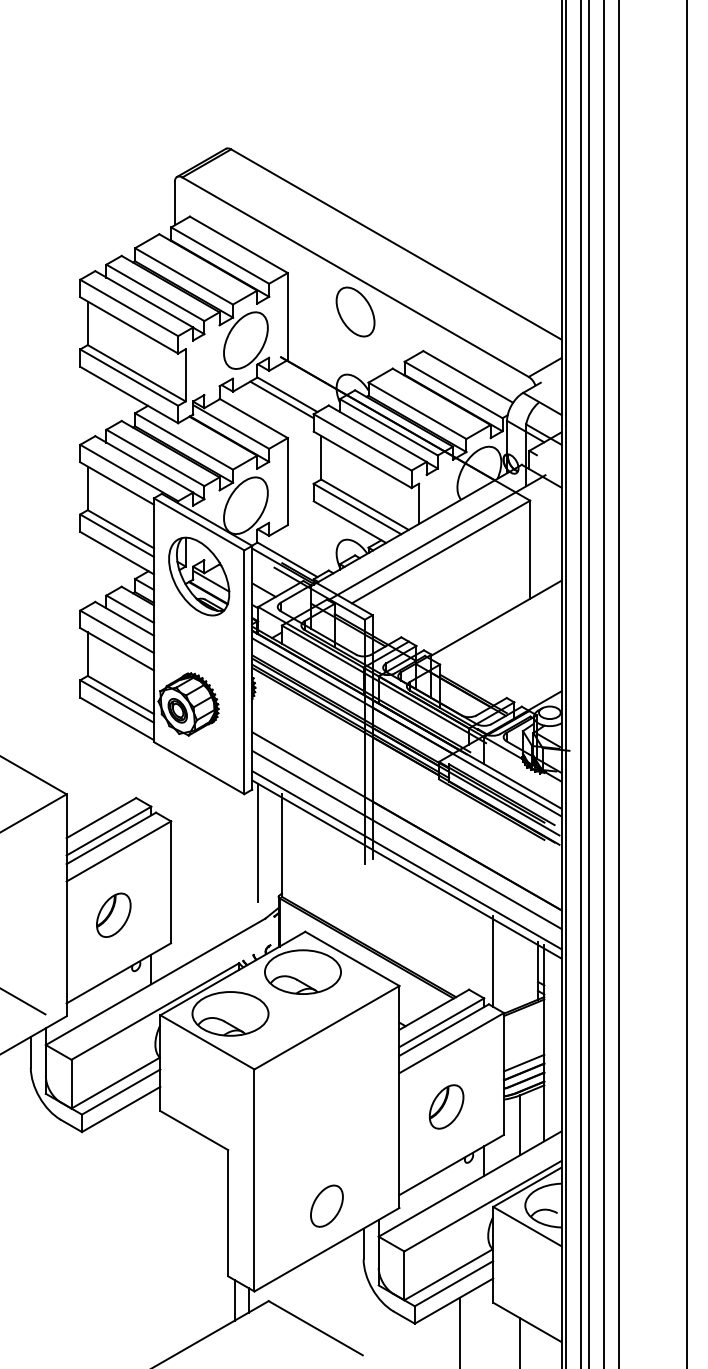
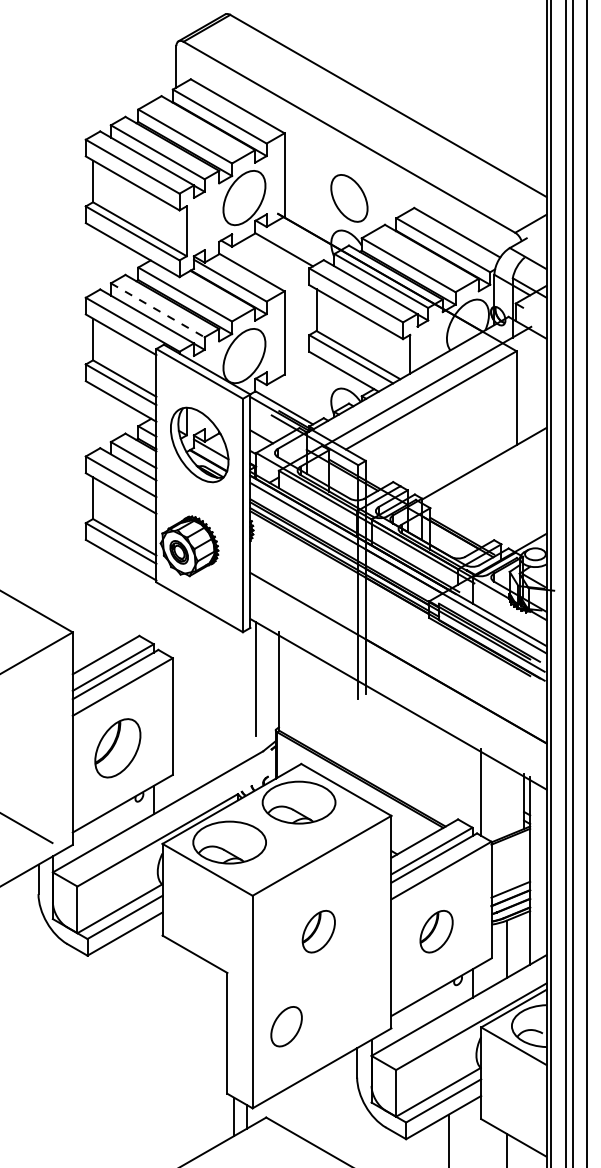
part: (355, 311) -> (349, 197), moved
line: (281, 399) -> (278, 254), removed
line: (155, 458) -> (157, 310), solid -> dashed
part: (199, 576) -> (200, 444), moved
line: (406, 839) -> (398, 675), removed
line: (406, 860) -> (398, 695), removed
part: (113, 914) -> (117, 747), size x1.4
part: (323, 1106) -> (318, 931), added
part: (326, 1205) -> (286, 1026), moved

